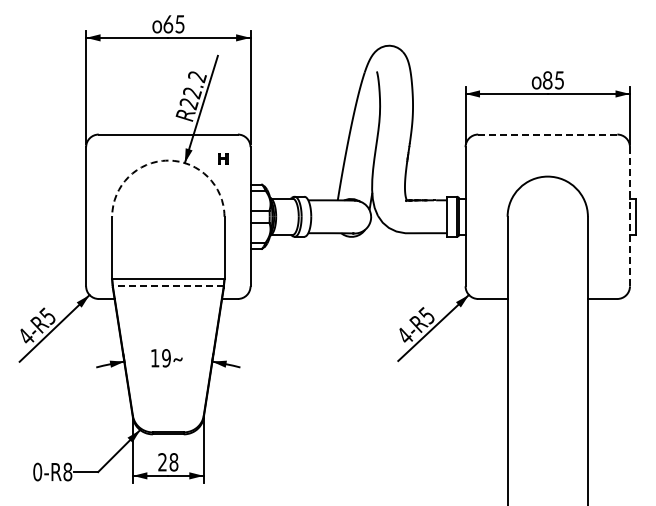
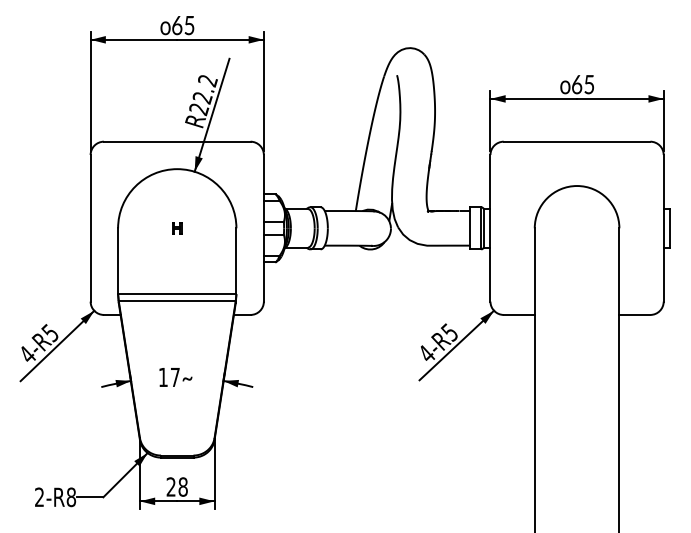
text: (547, 79) -> (576, 83), 85 -> 65
line: (547, 134) -> (576, 141), dashed -> solid
part: (223, 158) -> (177, 228), moved
arc: (168, 160) -> (177, 169), dashed -> solid
line: (629, 216) -> (663, 228), dashed -> solid
line: (168, 285) -> (177, 300), dashed -> solid
text: (166, 358) -> (175, 377), 19 -> 17
text: (37, 471) -> (39, 496), 0-R8 -> 2-R8

